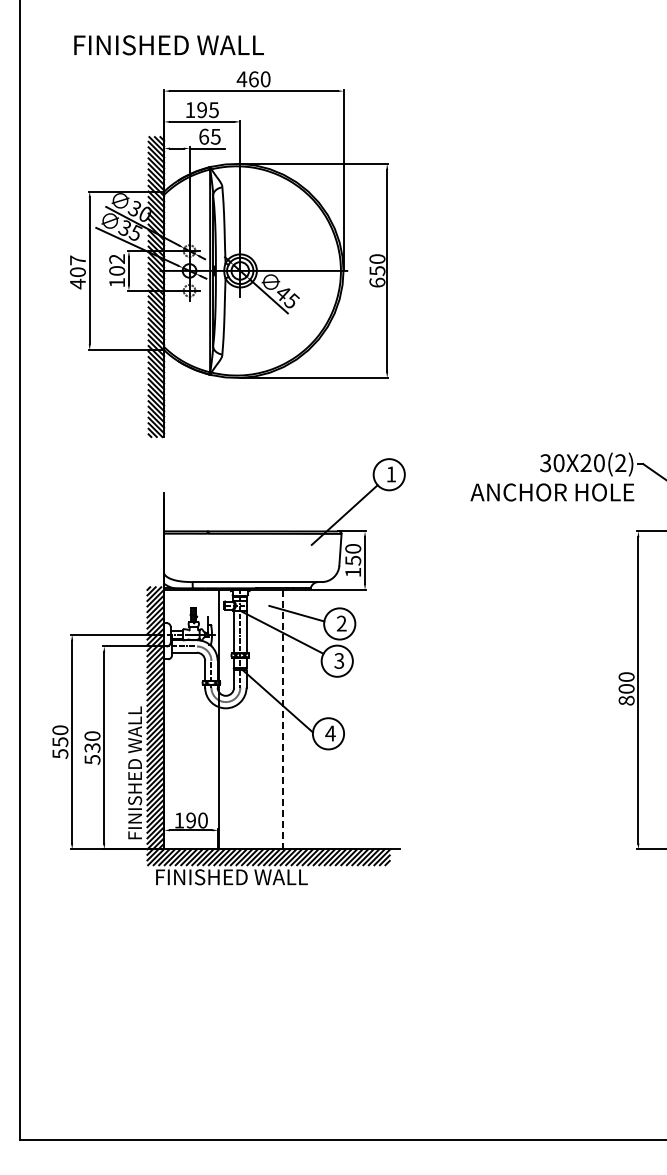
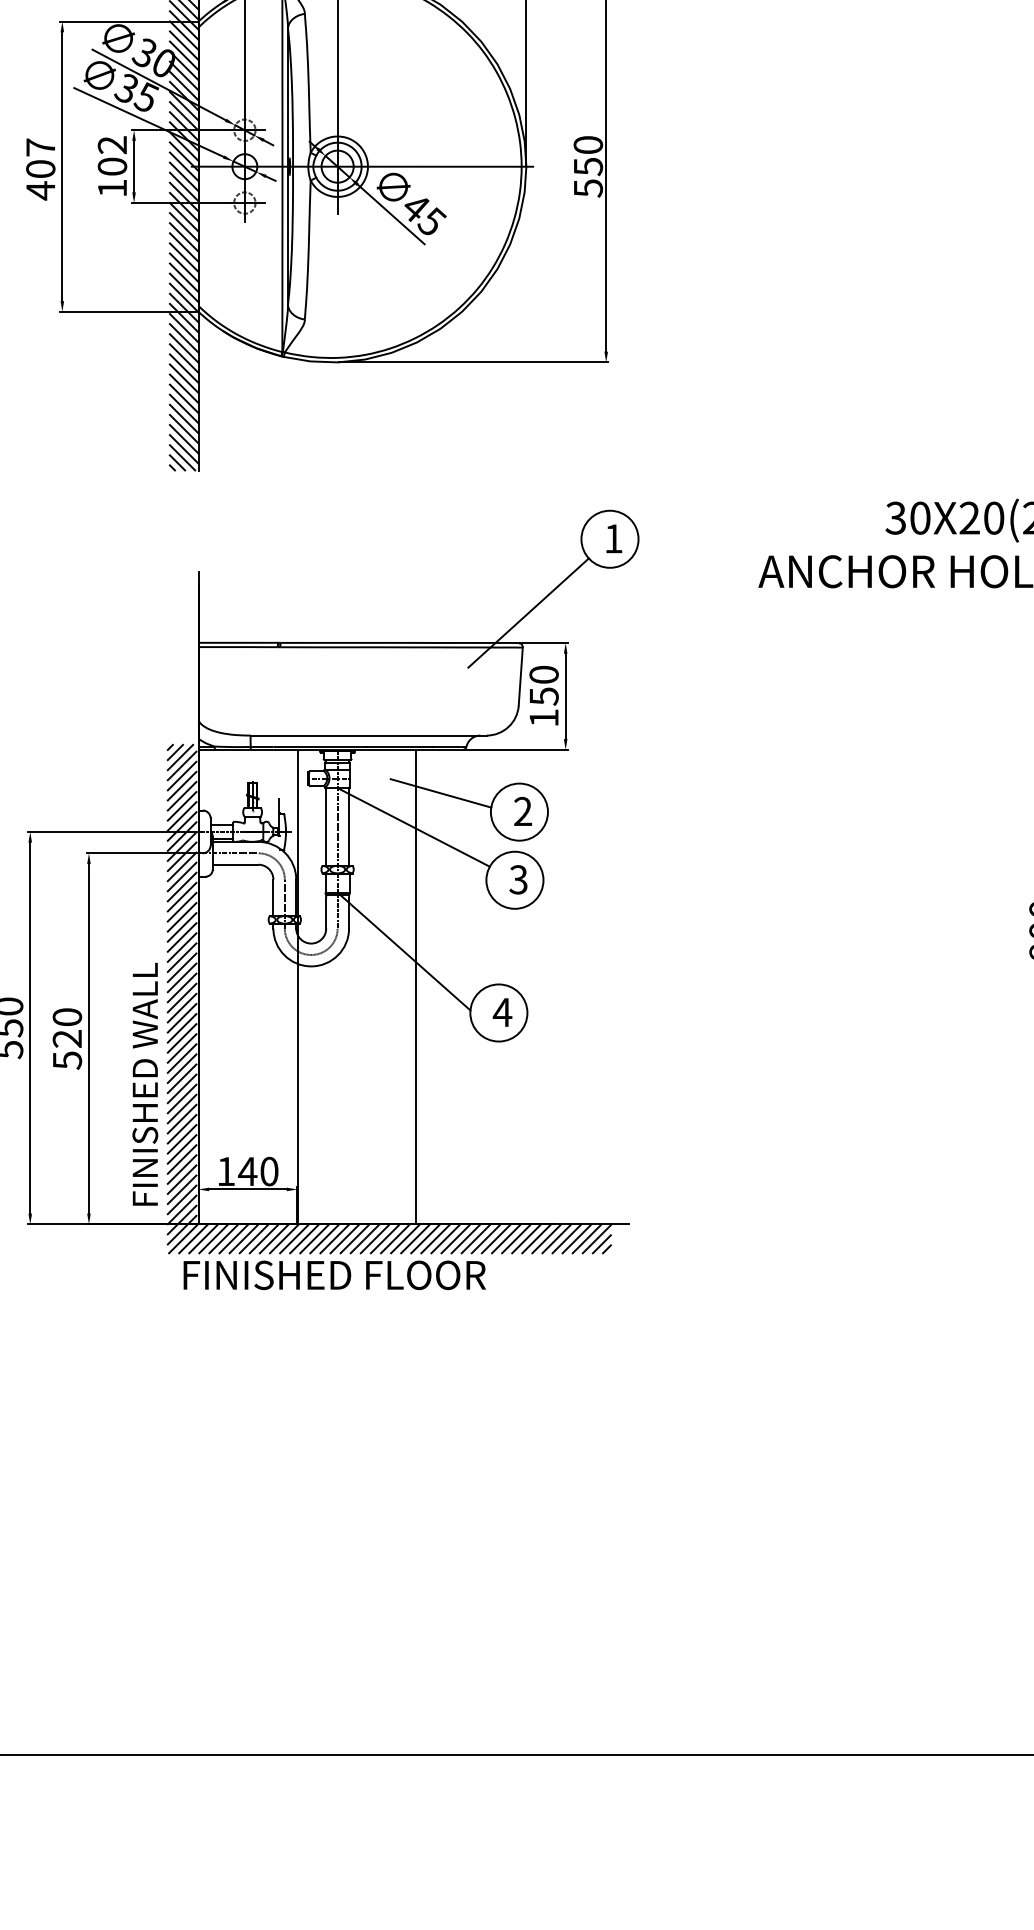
text: (377, 282) -> (588, 187), 650 -> 550
line: (283, 719) -> (416, 986), dashed -> solid
text: (92, 747) -> (67, 1038), 530 -> 520
text: (190, 820) -> (246, 1171), 190 -> 140
text: (287, 877) -> (423, 1275), FINISHED WALL -> FINISHED FLOOR

